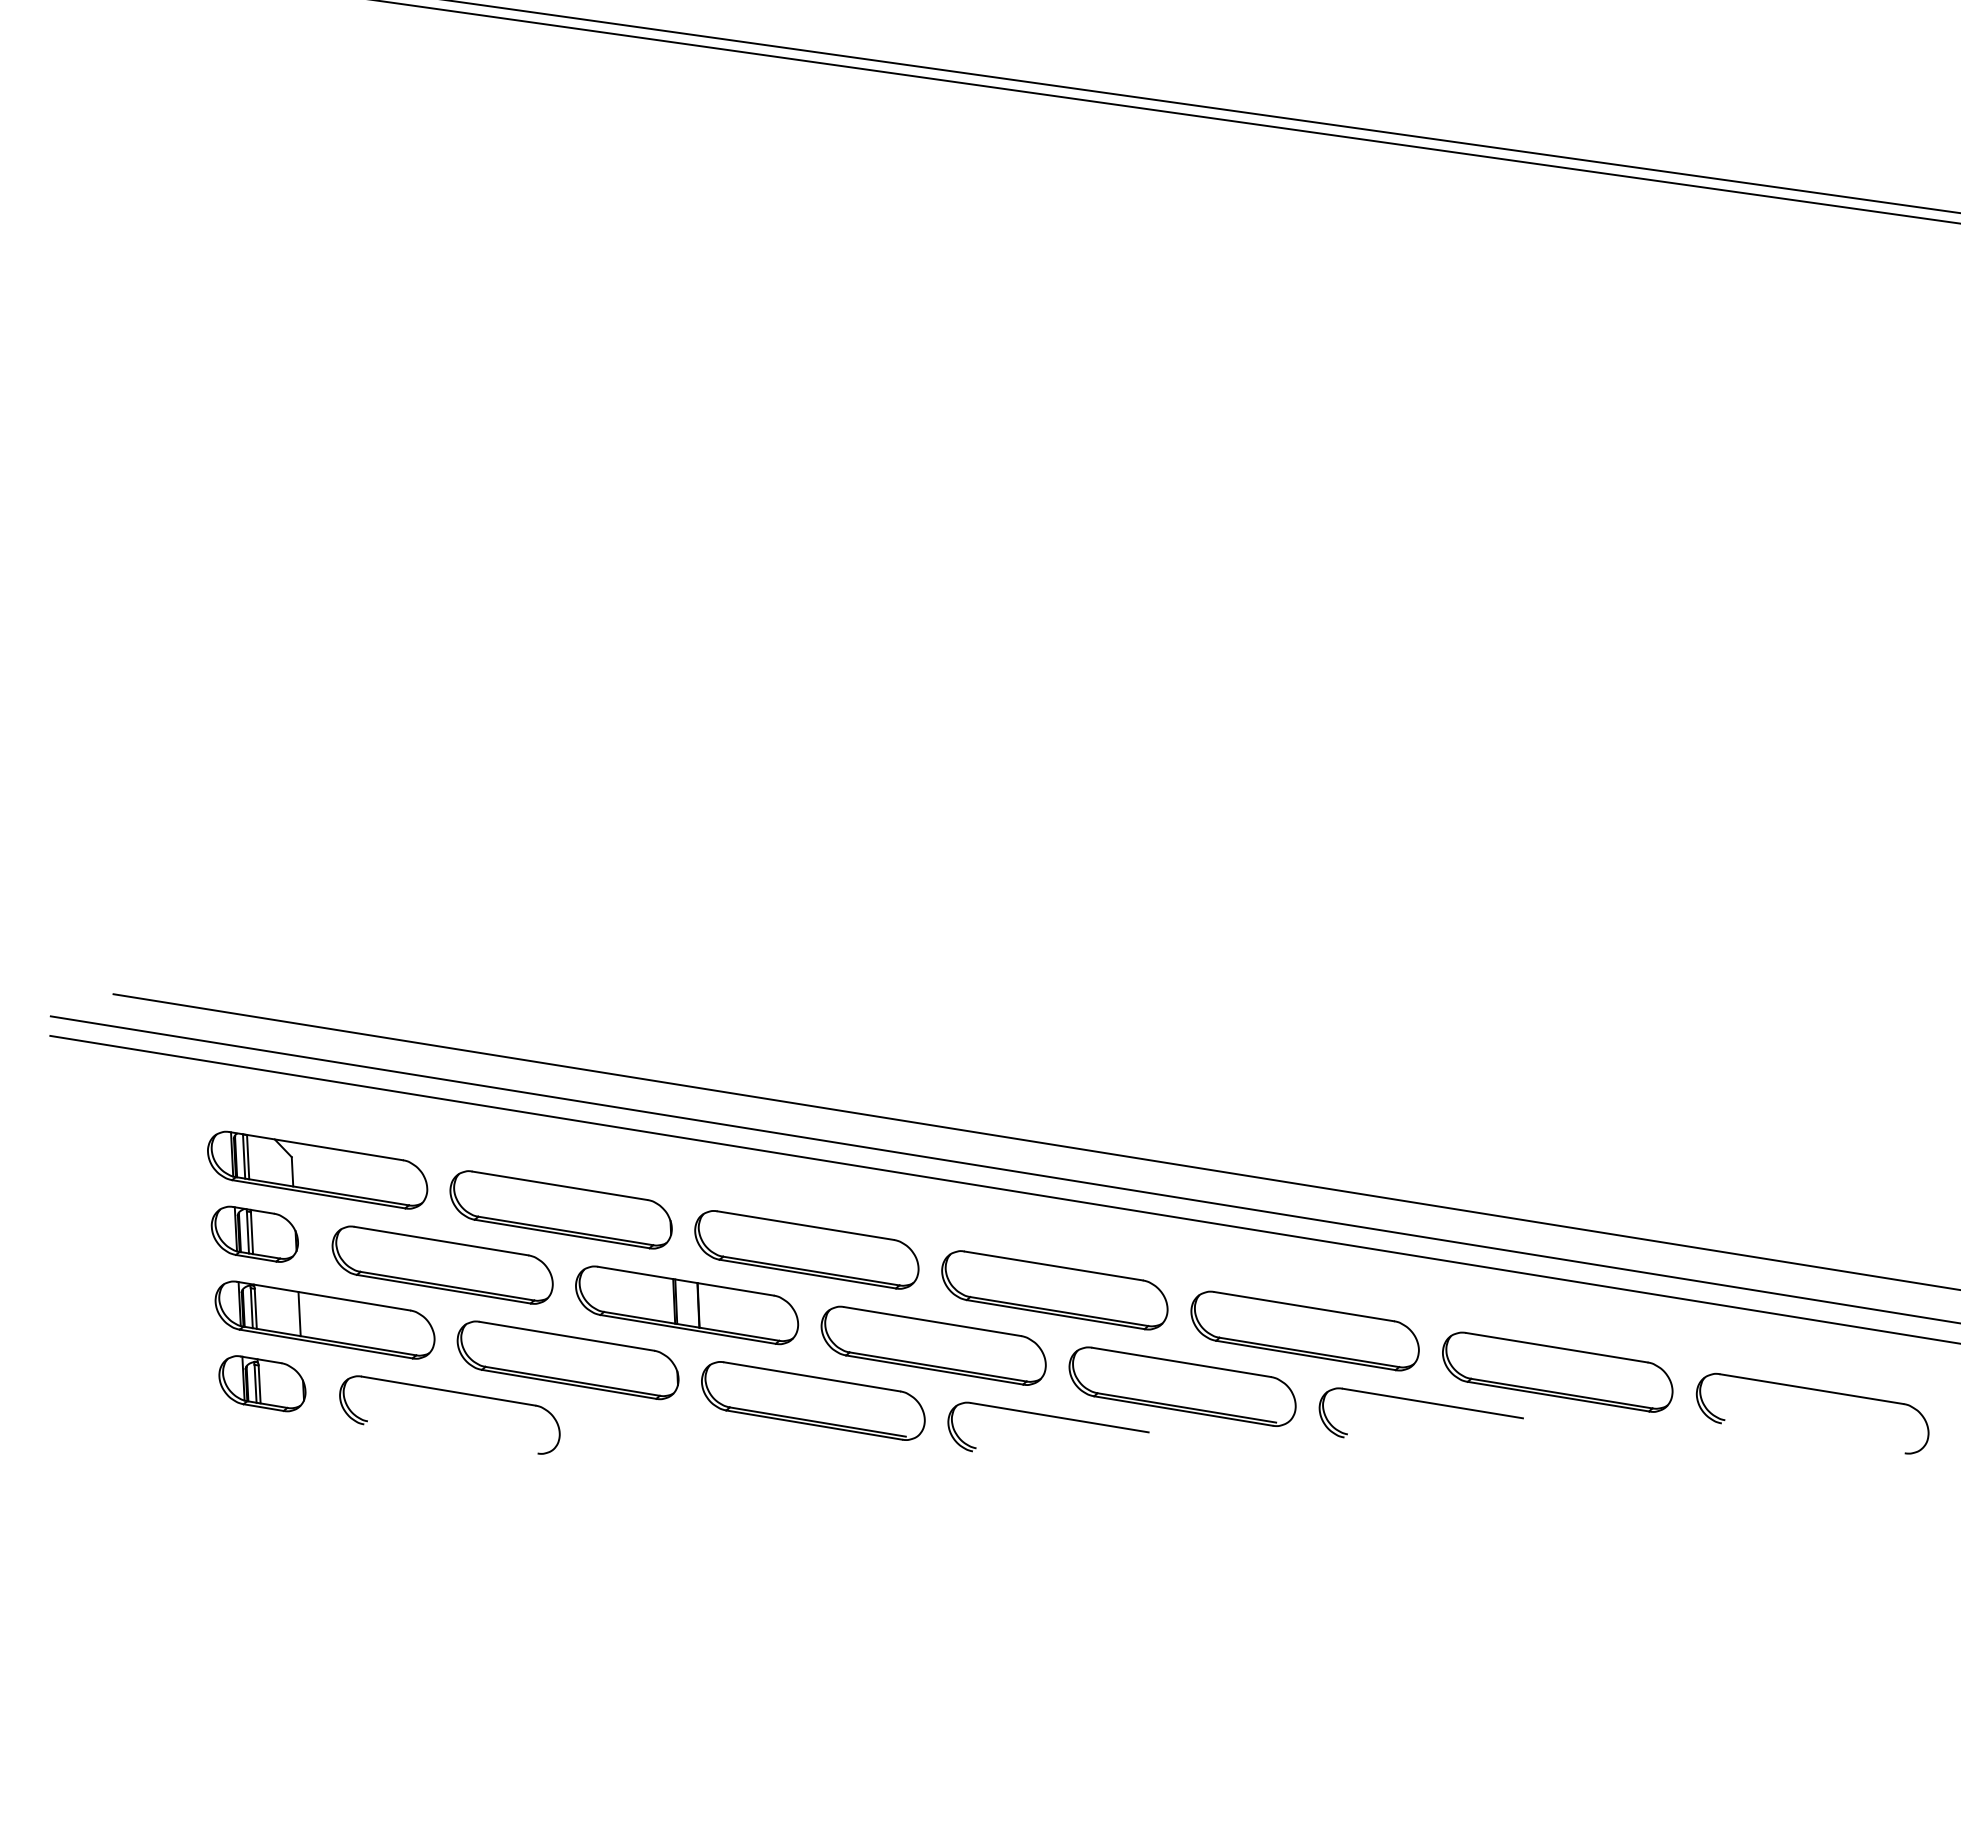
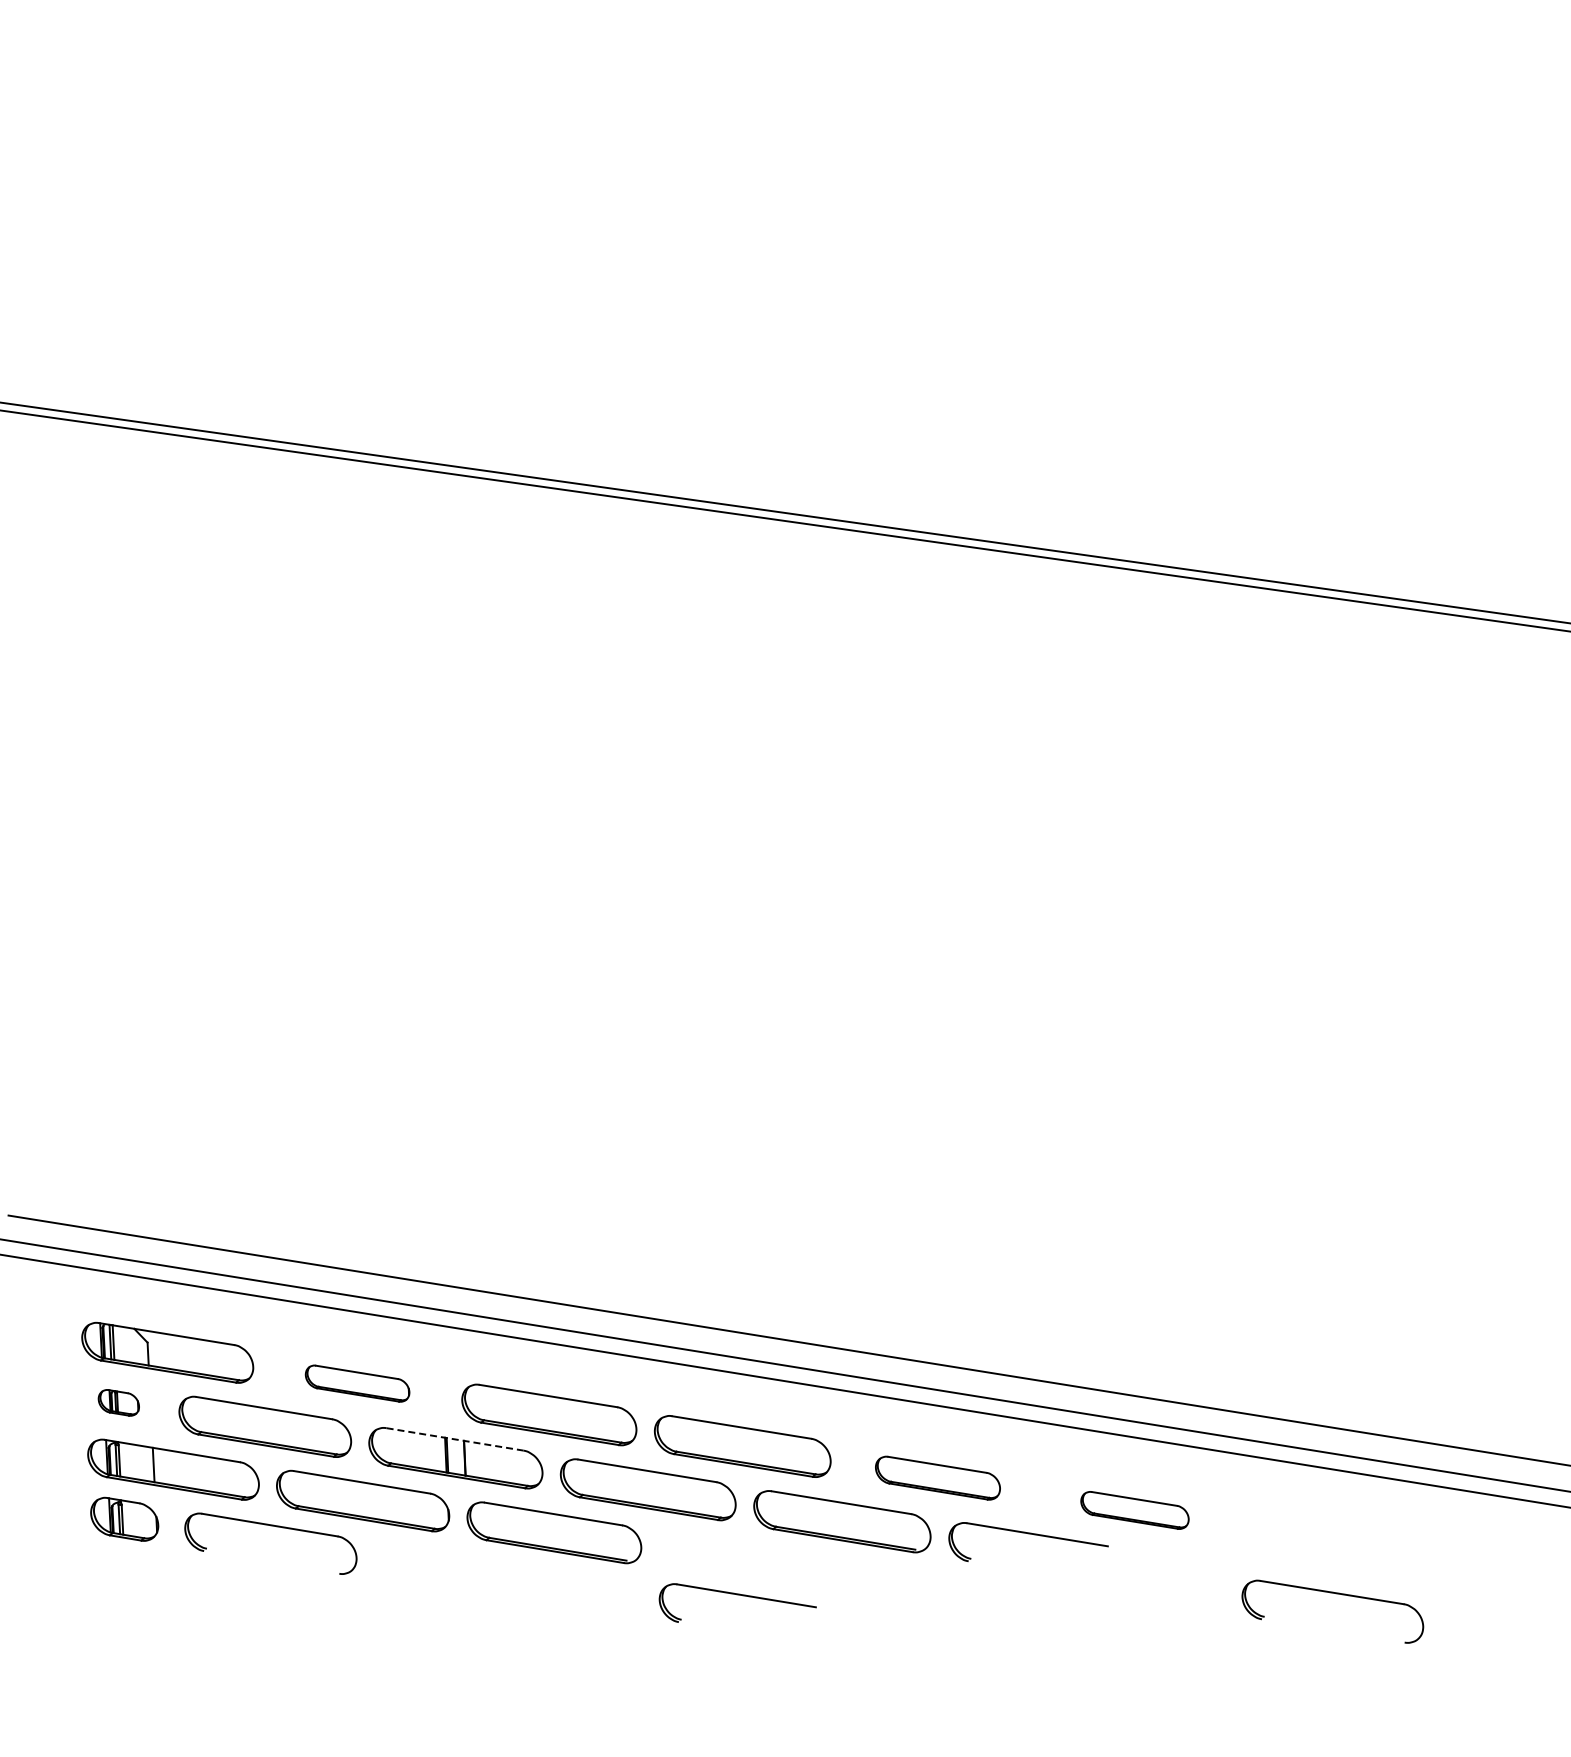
part: (560, 1209) -> (357, 1383), size x0.6
part: (254, 1233) -> (118, 1402), size x0.6
line: (686, 1281) -> (455, 1439), solid -> dashed
part: (1304, 1330) -> (937, 1477), size x0.7
part: (1557, 1372) -> (1134, 1510), size x0.6
part: (1817, 1391) -> (1336, 1594), moved
part: (1048, 1417) -> (737, 1595), moved

